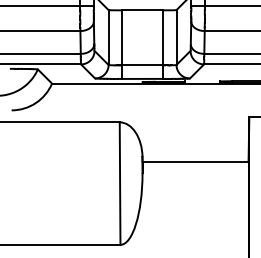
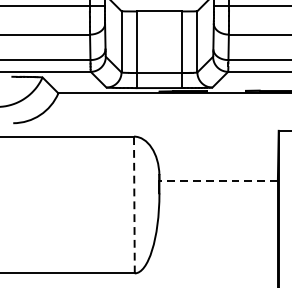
line: (195, 162) -> (218, 181), solid -> dashed
line: (120, 183) -> (134, 204), solid -> dashed

